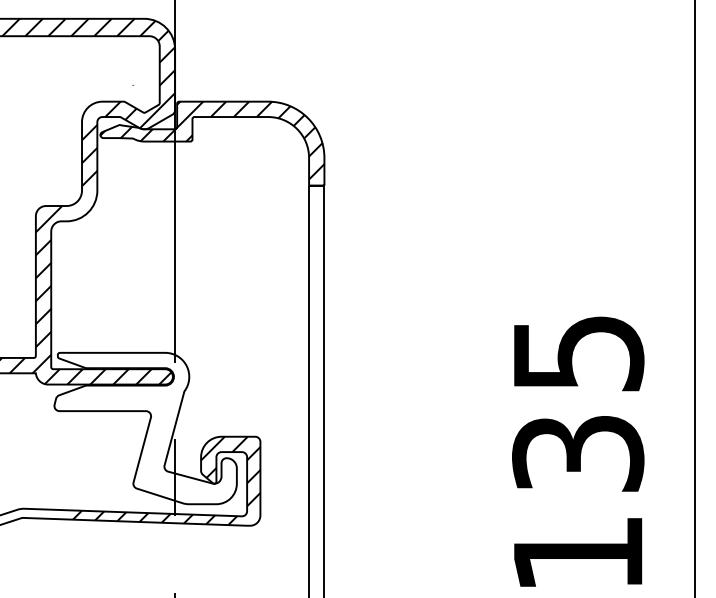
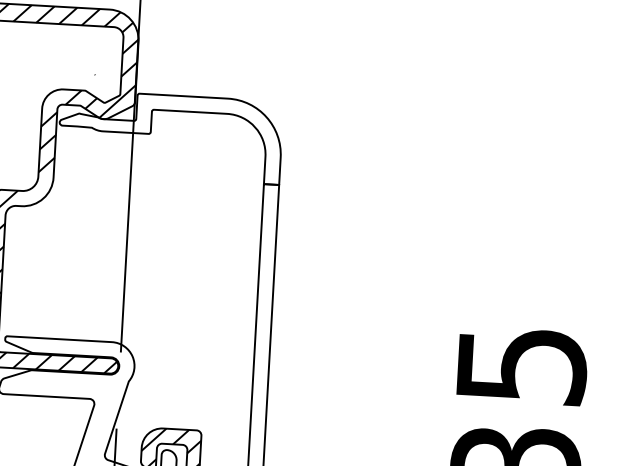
hatch: (212, 140) -> (170, 134), removed

